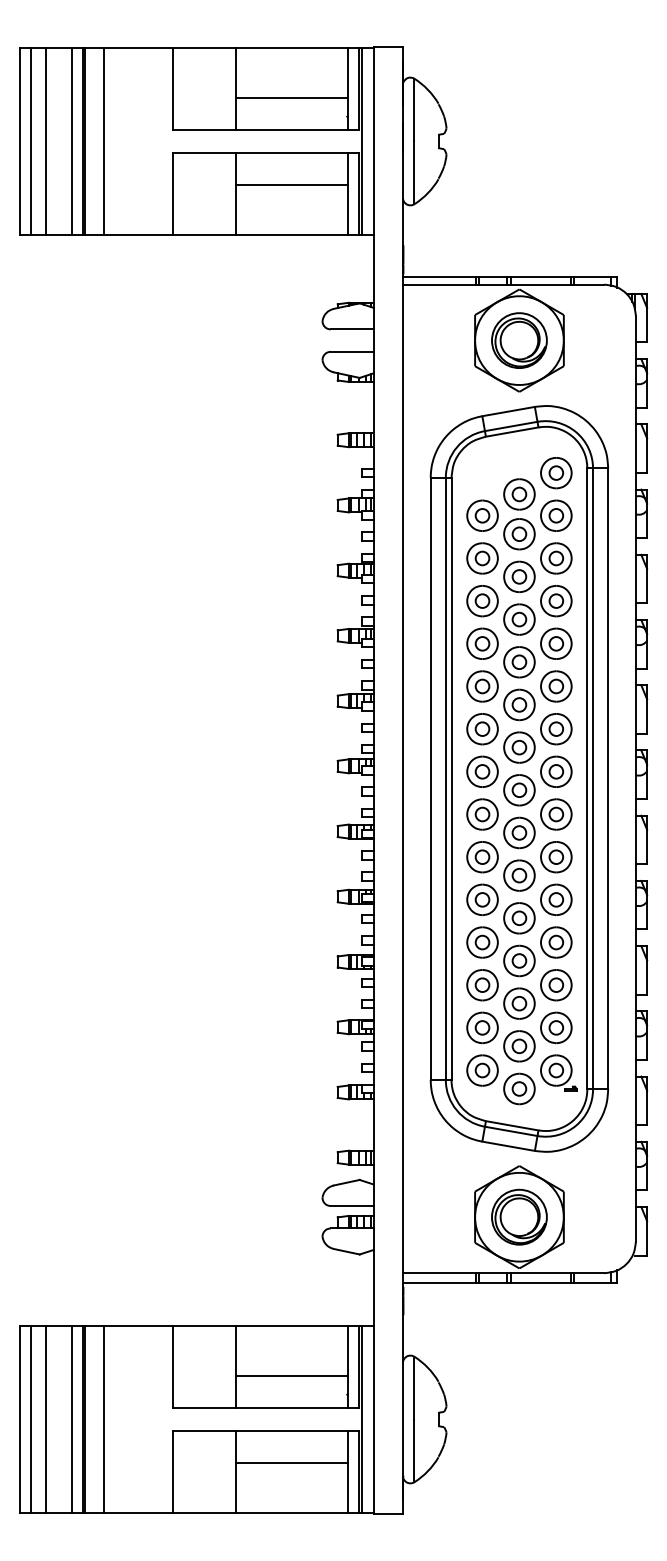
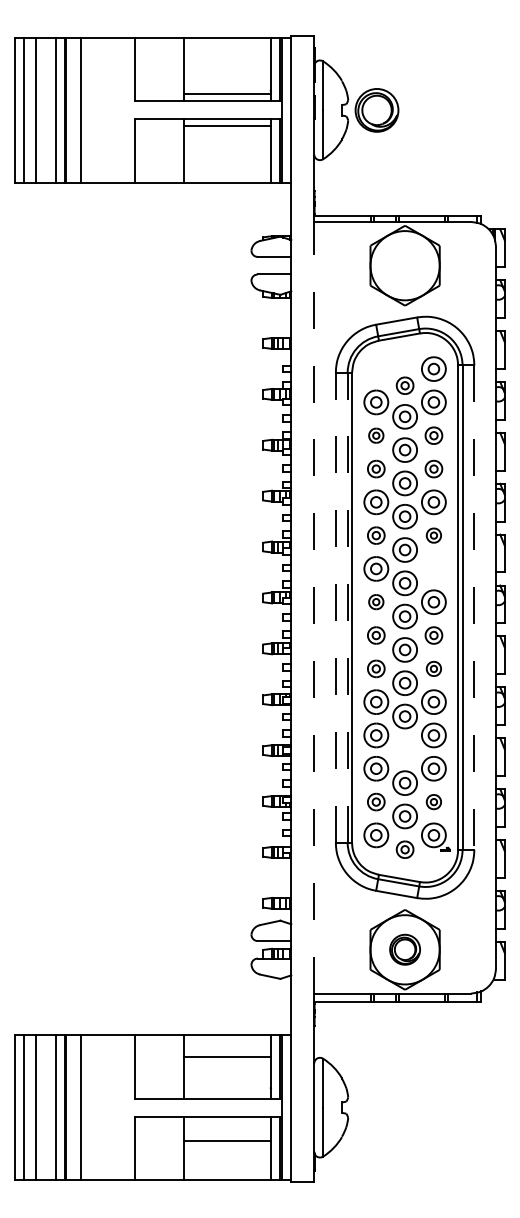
line: (291, 98) -> (227, 93), moved
line: (291, 184) -> (227, 125), moved
part: (519, 340) -> (377, 110), moved
part: (519, 494) -> (405, 385), size x0.7
part: (482, 558) -> (376, 435), size x0.6
part: (556, 558) -> (434, 435), size x0.7
part: (482, 601) -> (376, 469), size x0.7
part: (556, 601) -> (434, 469), size x0.7
part: (482, 686) -> (376, 535), size x0.7
part: (556, 686) -> (434, 535), size x0.6
part: (556, 729) -> (434, 569), removed
part: (482, 771) -> (376, 601), size x0.6
line: (402, 778) -> (313, 607), solid -> dashed
line: (430, 778) -> (335, 607), solid -> dashed
line: (445, 778) -> (347, 607), solid -> dashed
line: (608, 779) -> (474, 608), solid -> dashed
part: (482, 814) -> (376, 635), size x0.7
part: (556, 814) -> (434, 635), size x0.7
part: (482, 857) -> (376, 669), size x0.7
part: (556, 857) -> (434, 669), size x0.6
part: (519, 960) -> (405, 749), removed
part: (482, 1027) -> (376, 801), size x0.7
part: (556, 1027) -> (434, 801), size x0.6
part: (519, 1088) -> (405, 849), size x0.7
part: (519, 1216) -> (405, 949), size x0.7
line: (291, 1376) -> (227, 1056), moved

